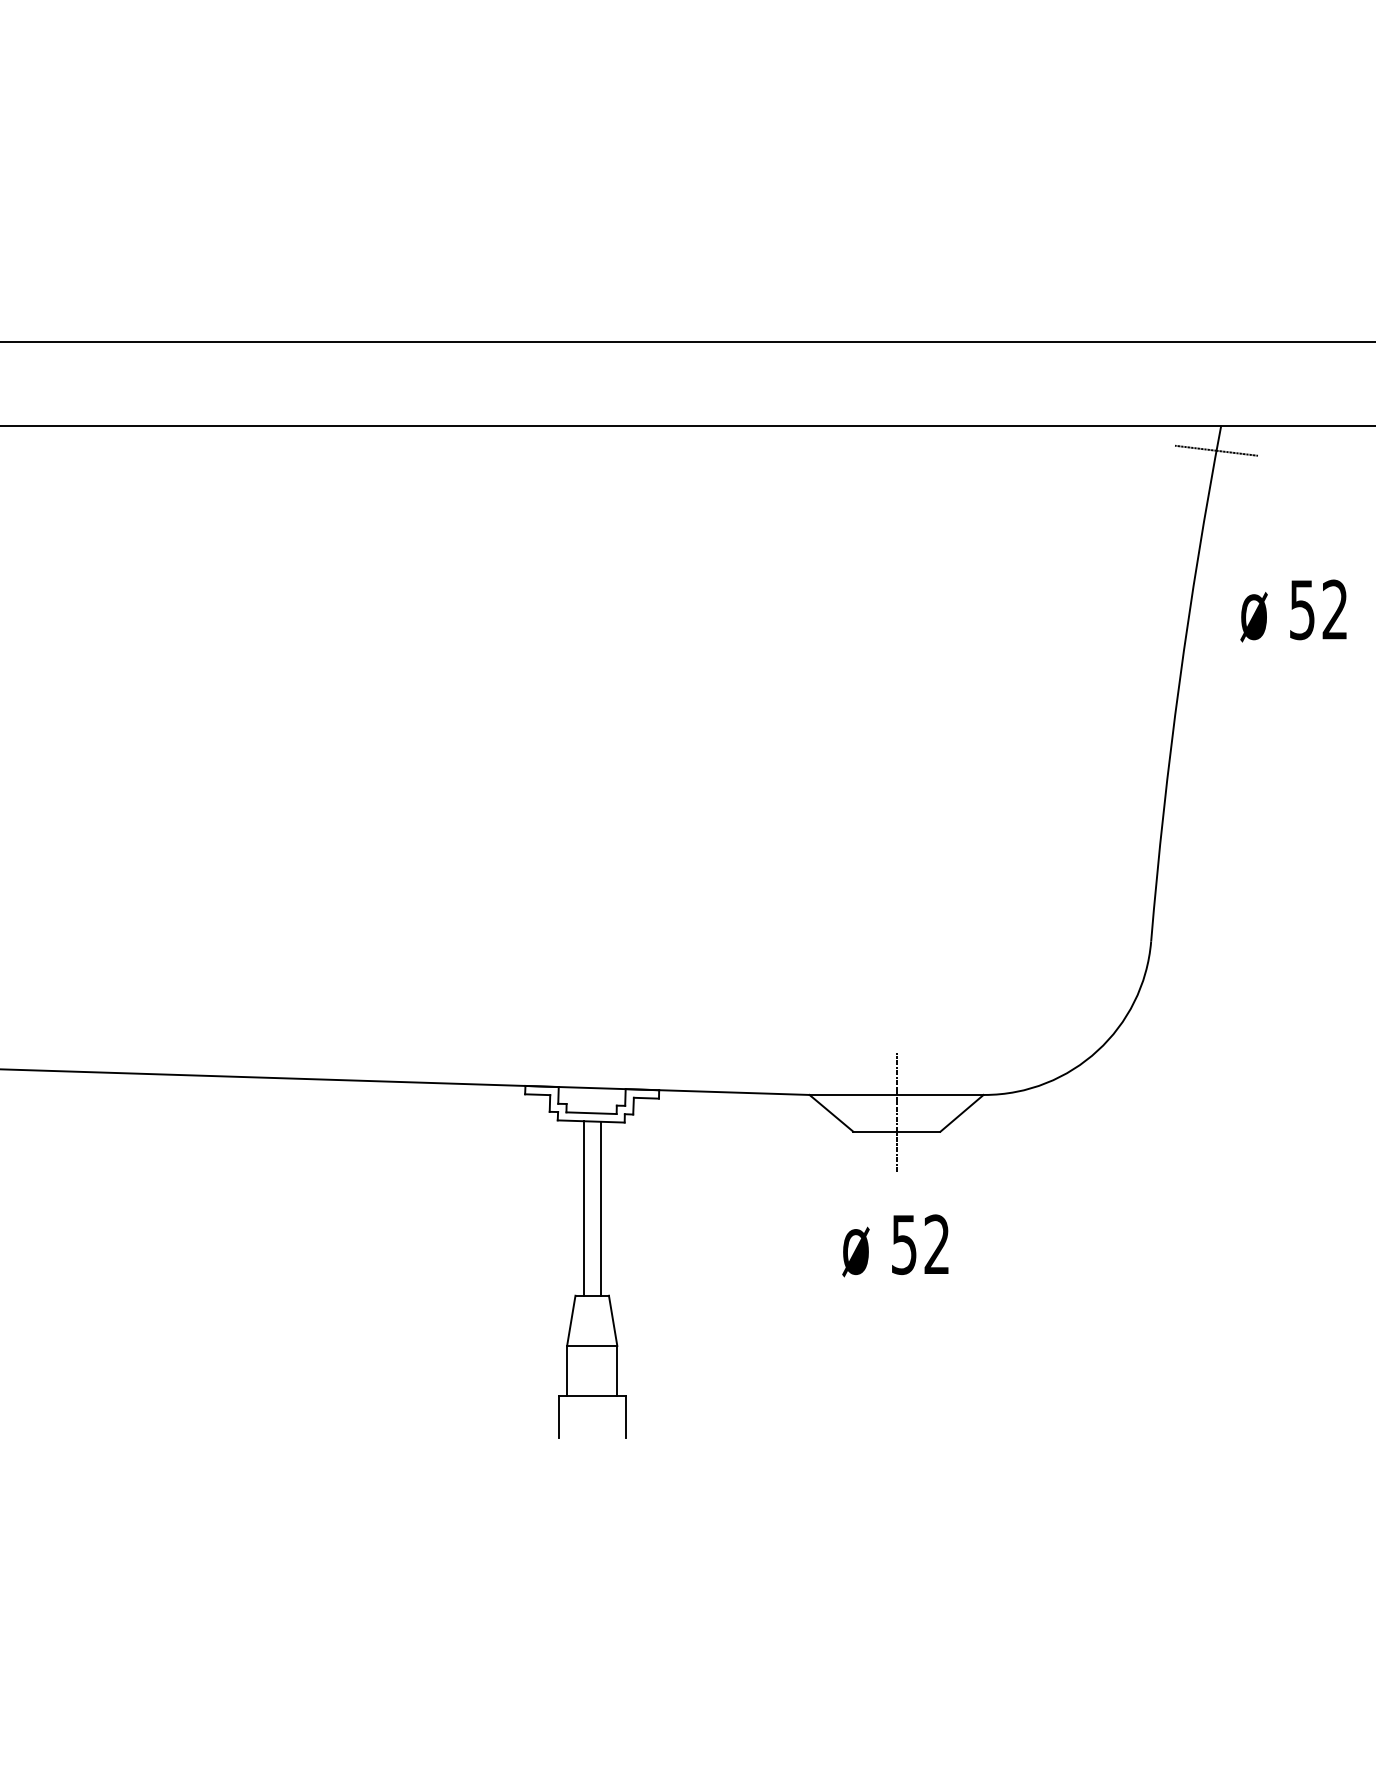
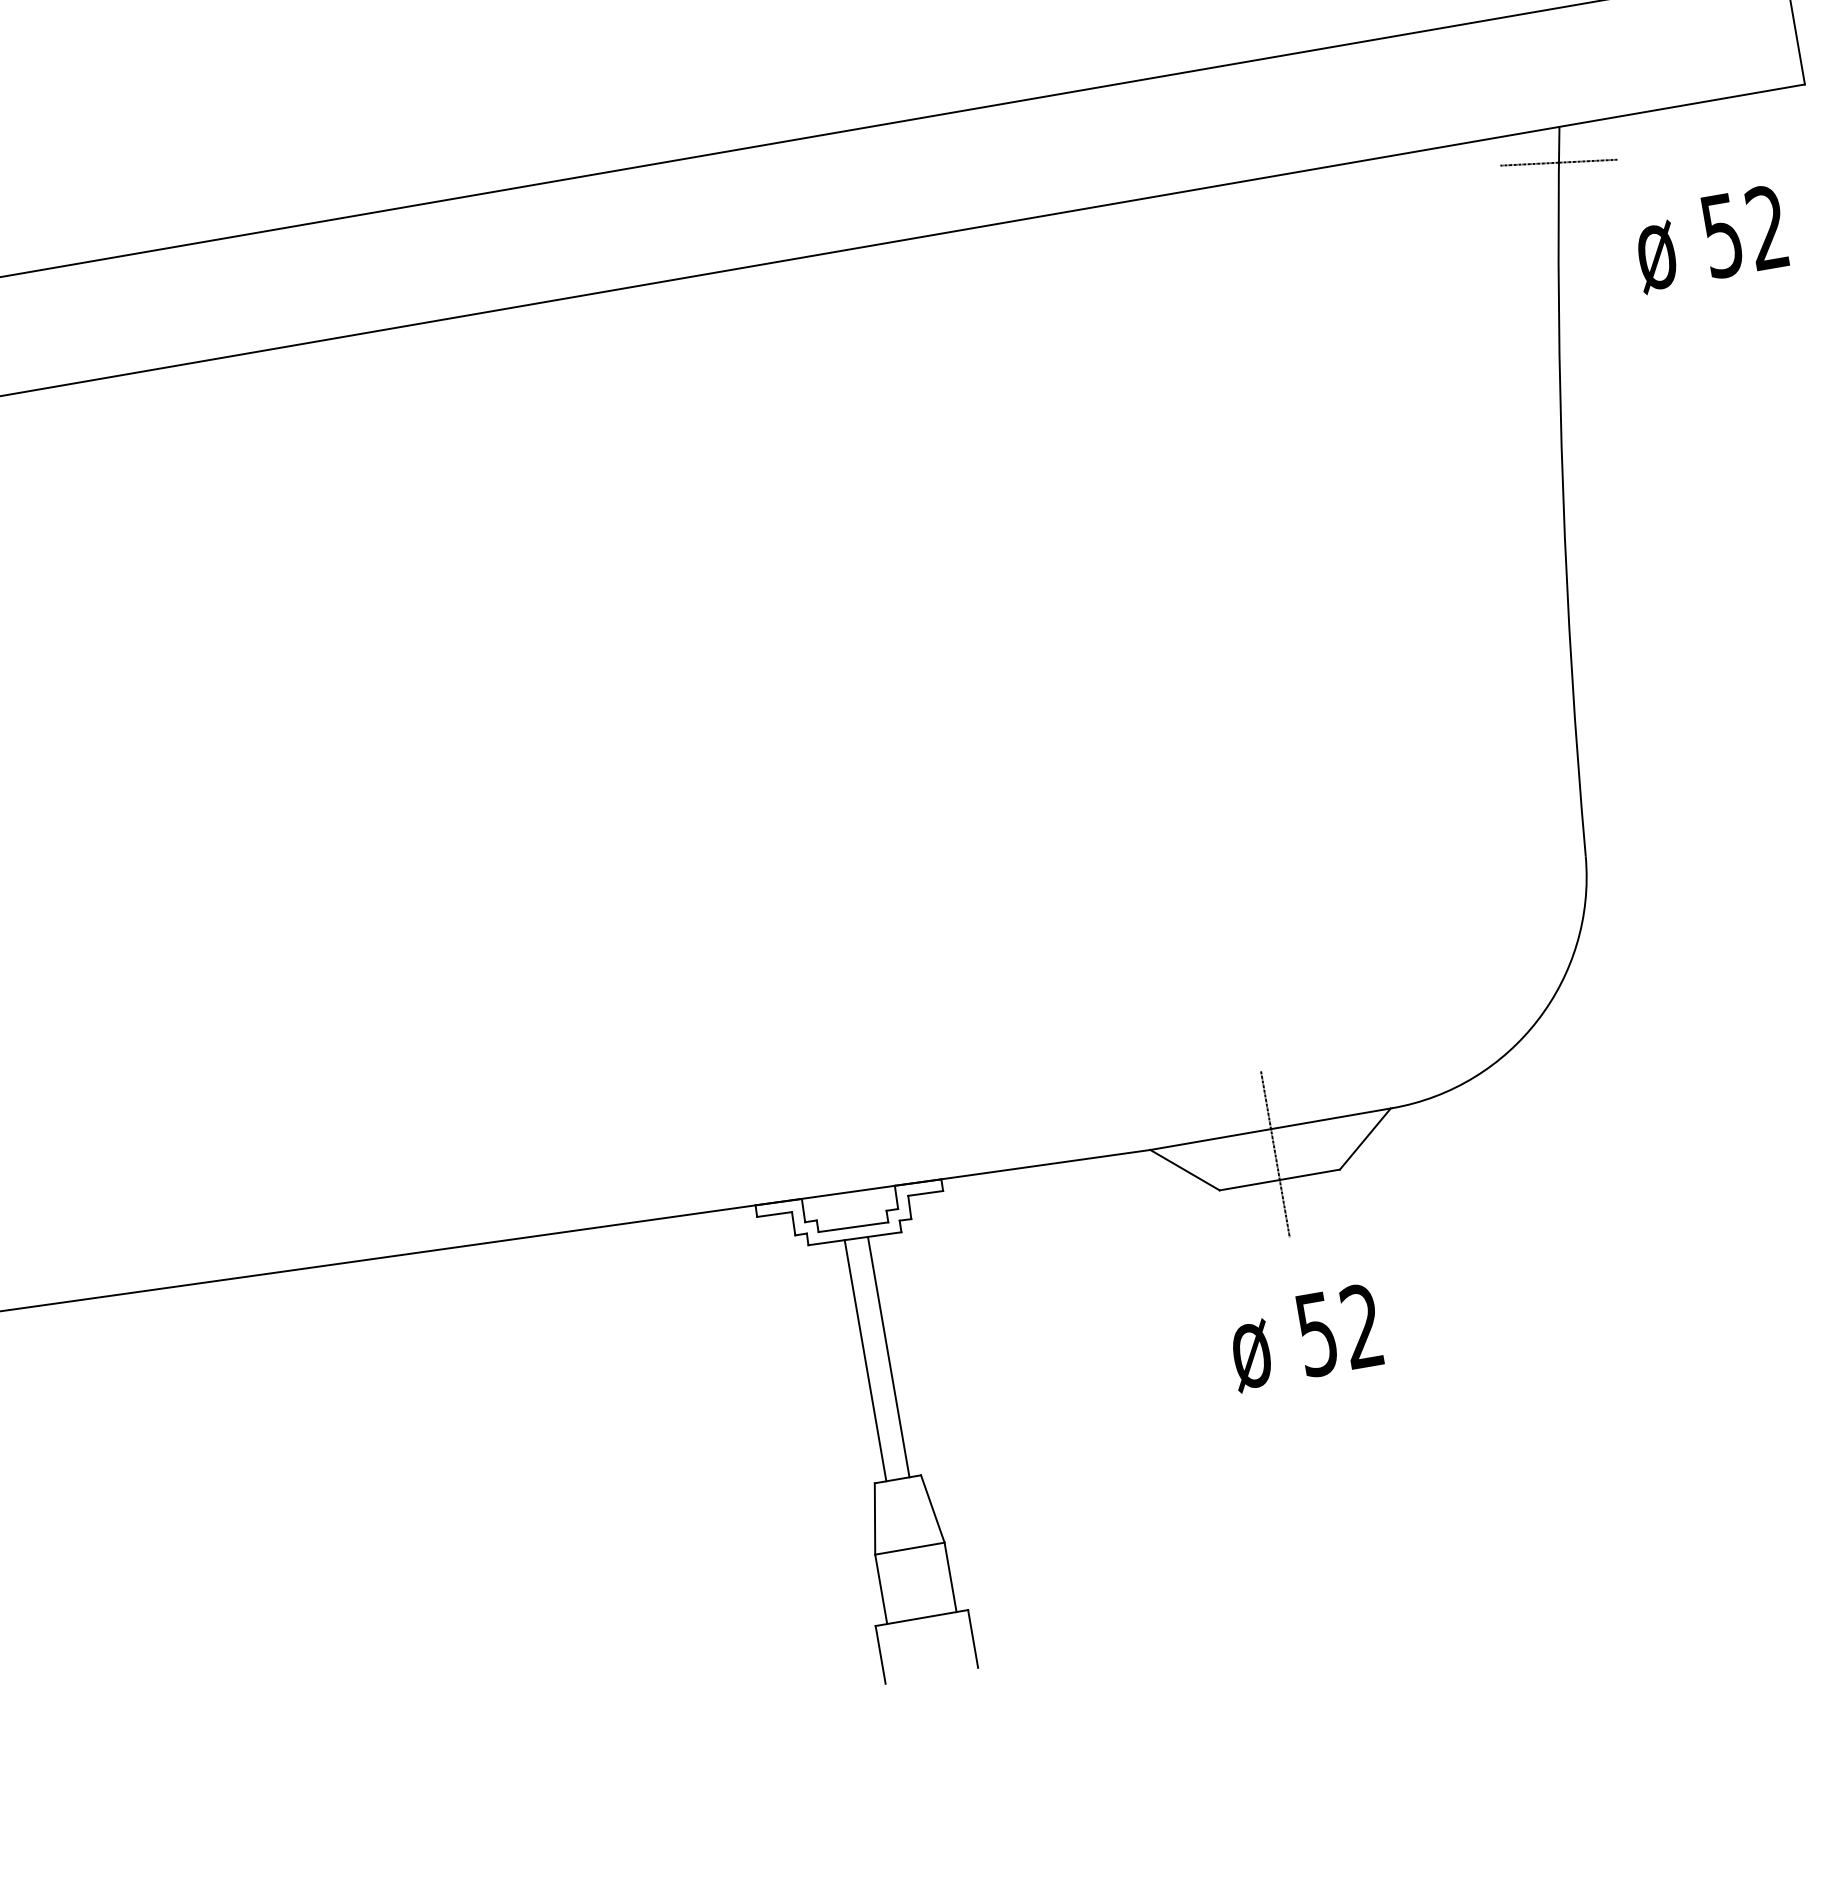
text: (1293, 610) -> (1710, 238), moved

